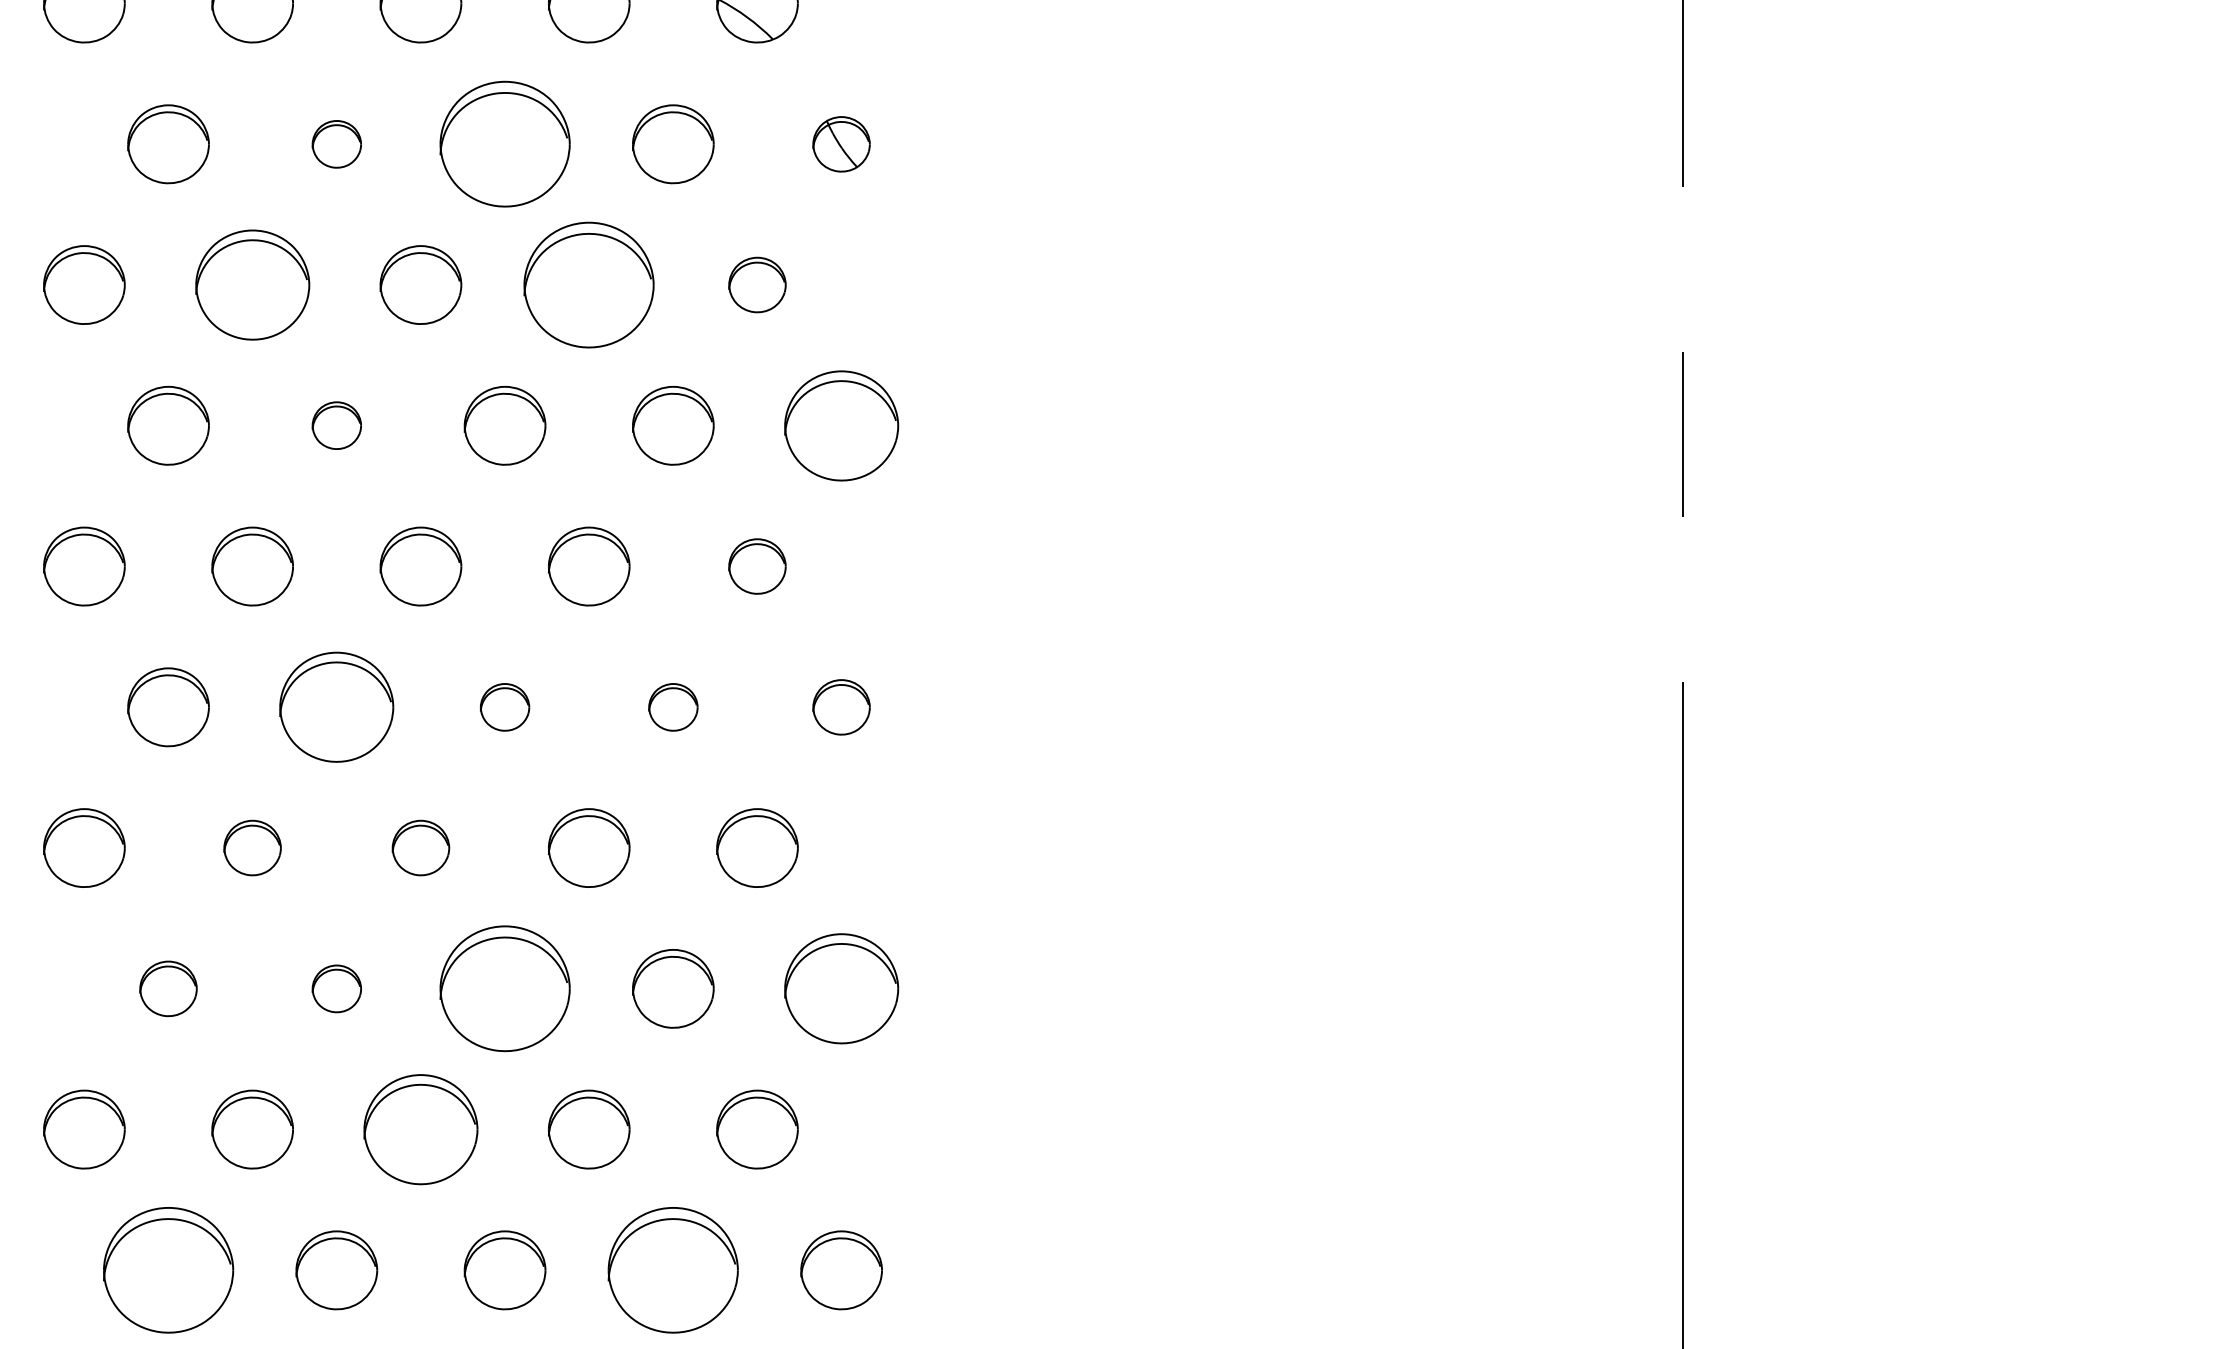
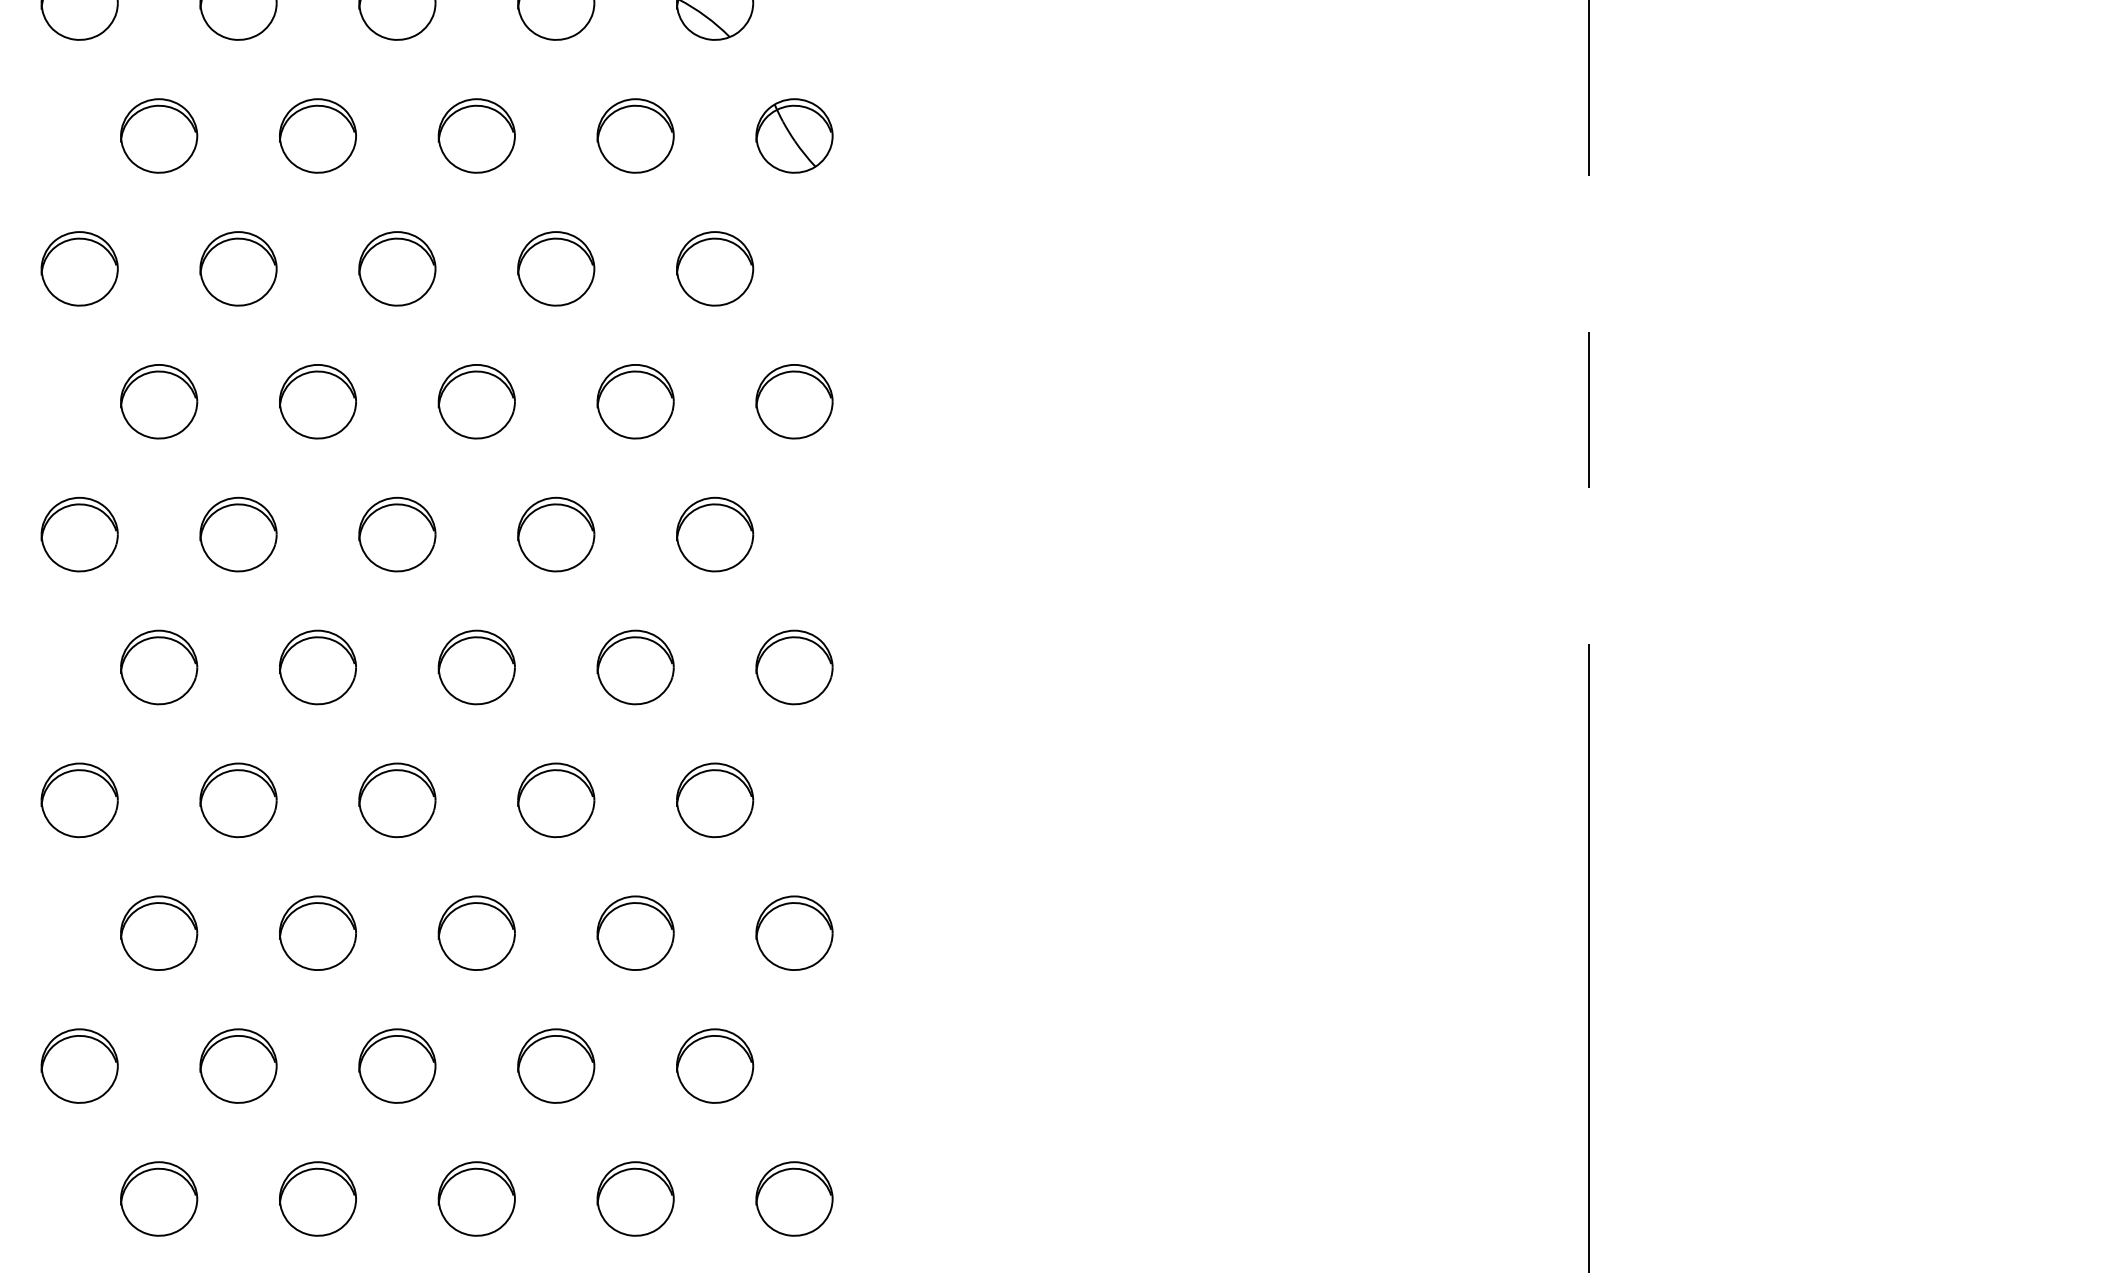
part: (336, 144) -> (317, 136), size x1.67
part: (504, 144) -> (476, 136), size x0.62
part: (841, 144) -> (794, 136), size x1.43
part: (252, 284) -> (238, 268), size x0.71
part: (589, 284) -> (556, 268), size x0.62
part: (757, 284) -> (715, 268), size x1.43
part: (336, 425) -> (317, 401), size x1.67
part: (841, 425) -> (794, 401), size x0.71
part: (757, 566) -> (715, 534), size x1.43
part: (336, 707) -> (317, 667), size x0.71
part: (504, 707) -> (476, 667), size x1.67
part: (673, 707) -> (635, 667), size x1.67
part: (841, 707) -> (794, 667), size x1.43
part: (252, 847) -> (238, 799), size x1.43
part: (420, 847) -> (396, 799), size x1.43
part: (168, 988) -> (159, 932), size x1.43
part: (336, 988) -> (317, 932), size x1.67
part: (504, 988) -> (476, 932), size x0.62
part: (841, 988) -> (794, 932), size x0.71
part: (420, 1129) -> (396, 1066), size x0.71
part: (168, 1270) -> (159, 1199), size x0.62
part: (673, 1270) -> (635, 1199), size x0.62

